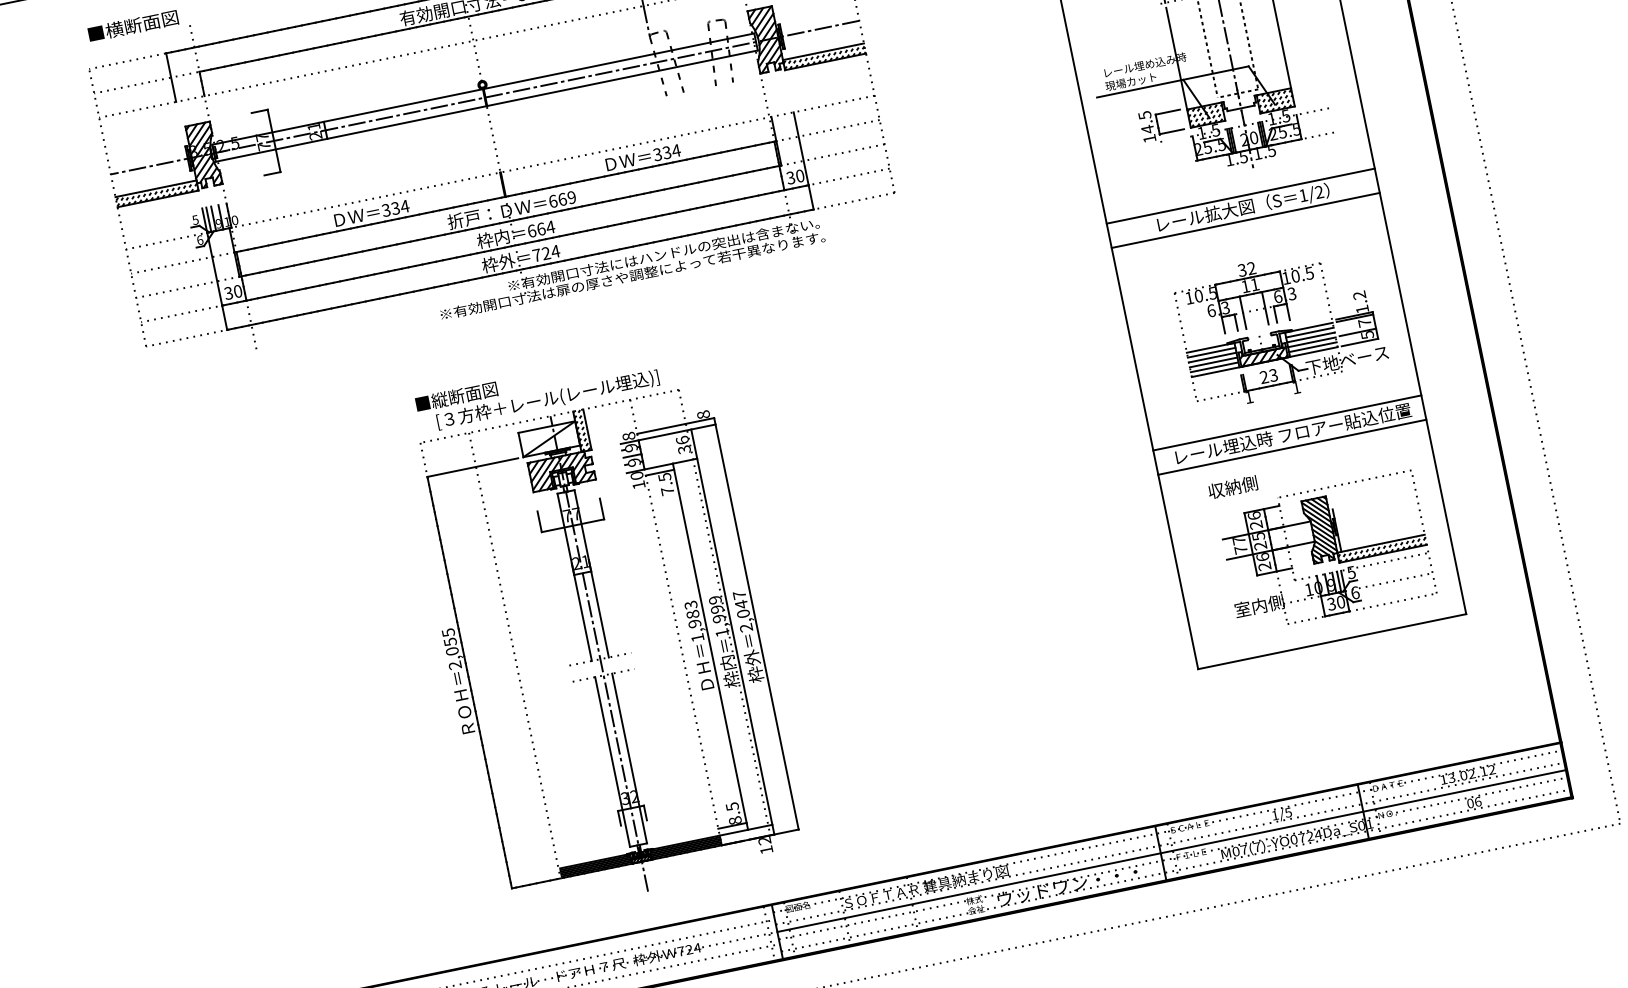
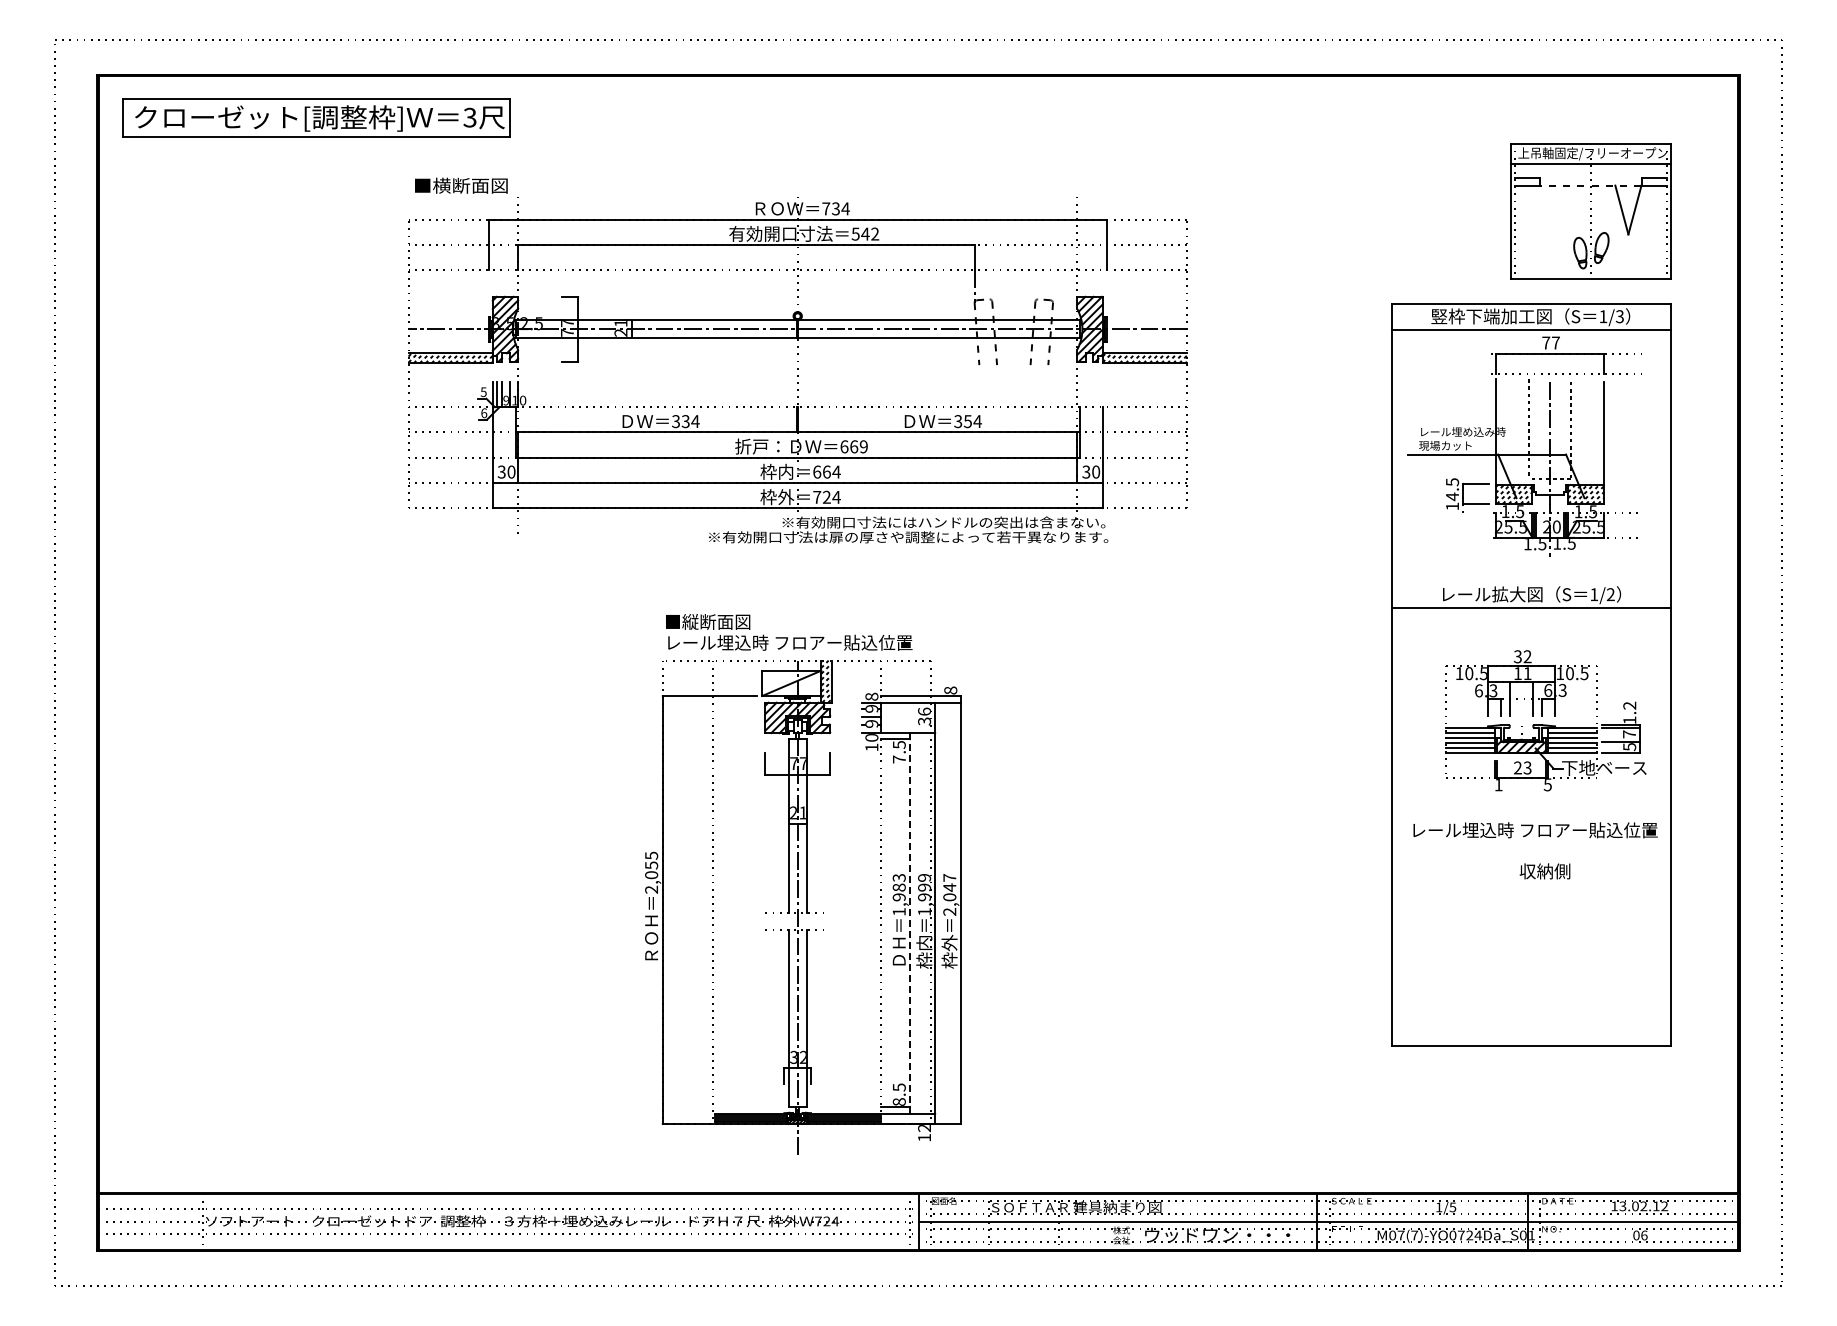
text: (666, 152) -> (967, 421), 334 -> 354
line: (1240, 196) -> (1531, 582), removed
text: (1295, 387) -> (1547, 784), 1 -> 5
text: (540, 401) -> (790, 643), [３方枠＋レール(レール埋込)] -> レール埋込時 フロアー貼込位置
line: (1287, 423) -> (1531, 818), removed
line: (1292, 447) -> (1531, 843), removed
text: (1232, 487) -> (1544, 871), moved
part: (1325, 551) -> (1543, 954), removed
line: (710, 645) -> (910, 922), solid -> dashed

